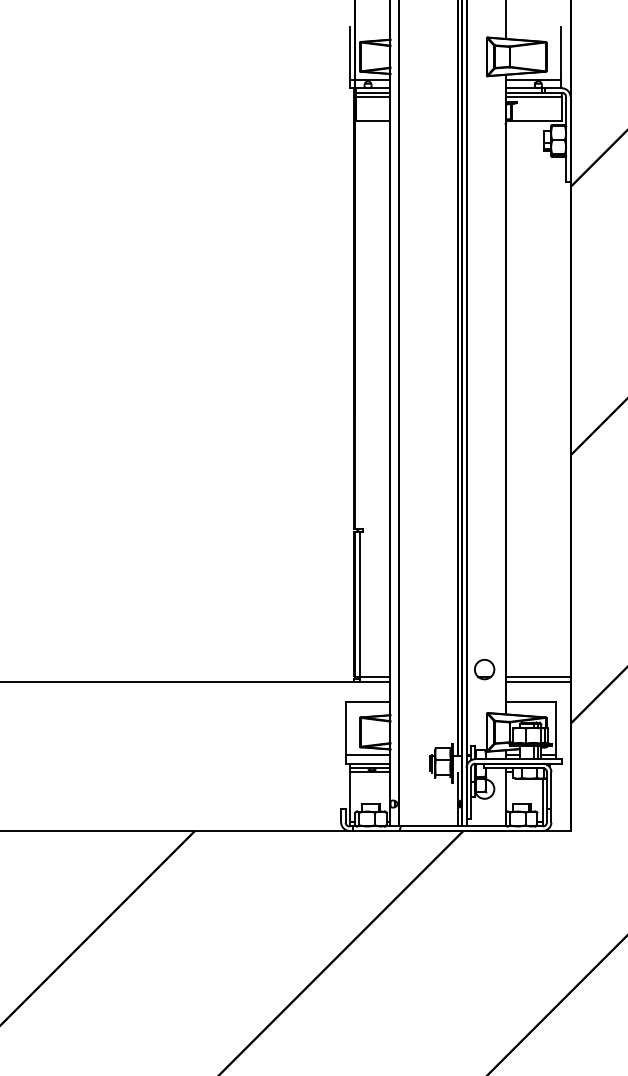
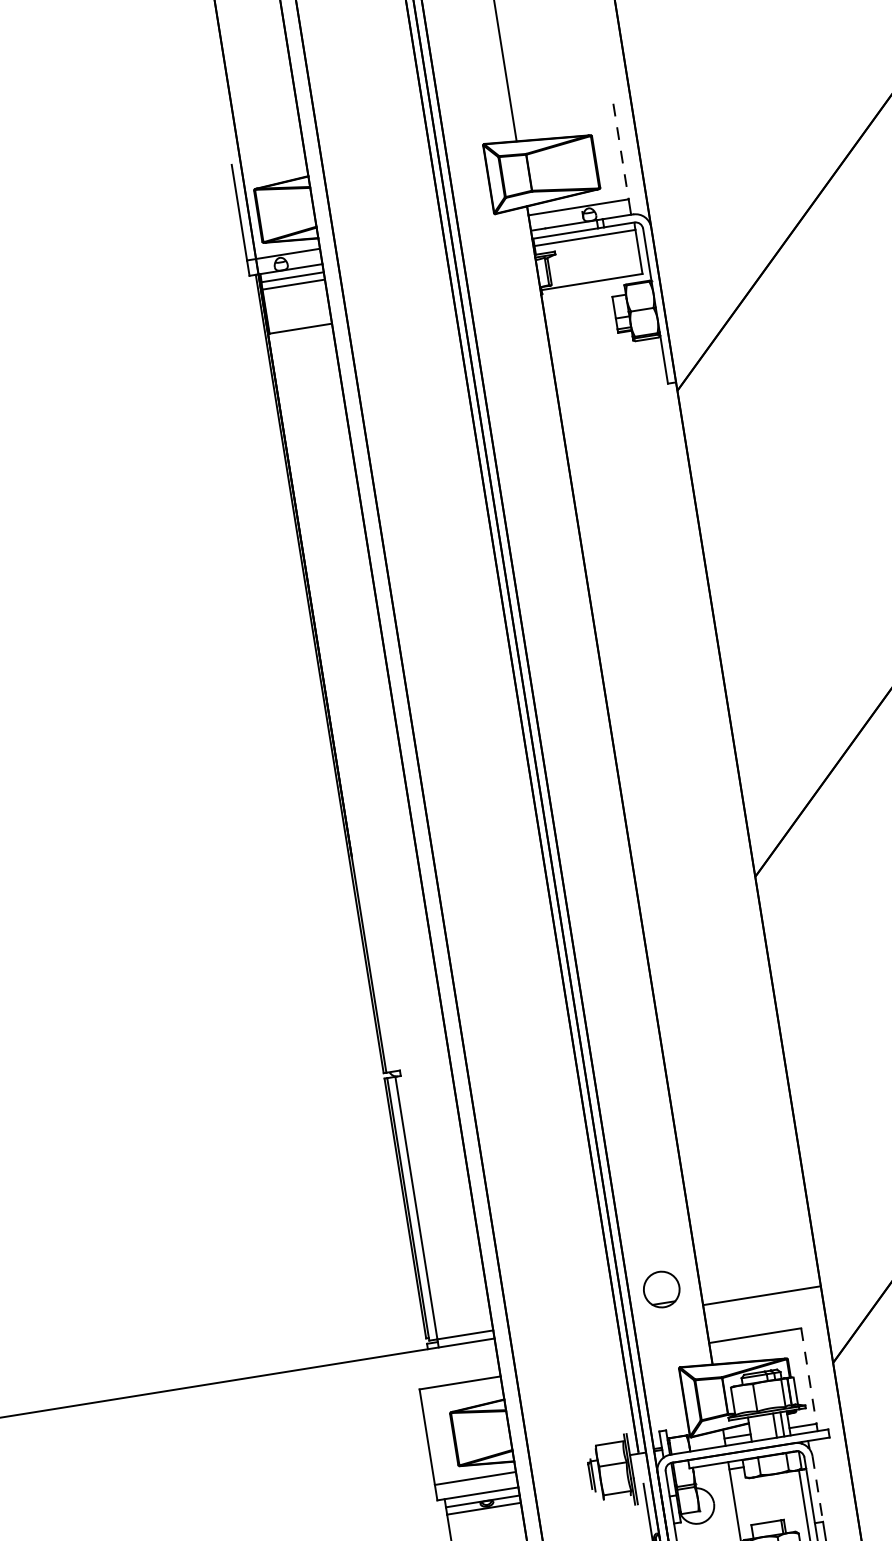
line: (560, 53) -> (620, 151), solid -> dashed
line: (537, 677) -> (759, 1288), removed
line: (556, 729) -> (809, 1377), solid -> dashed
line: (551, 790) -> (817, 1489), solid -> dashed

